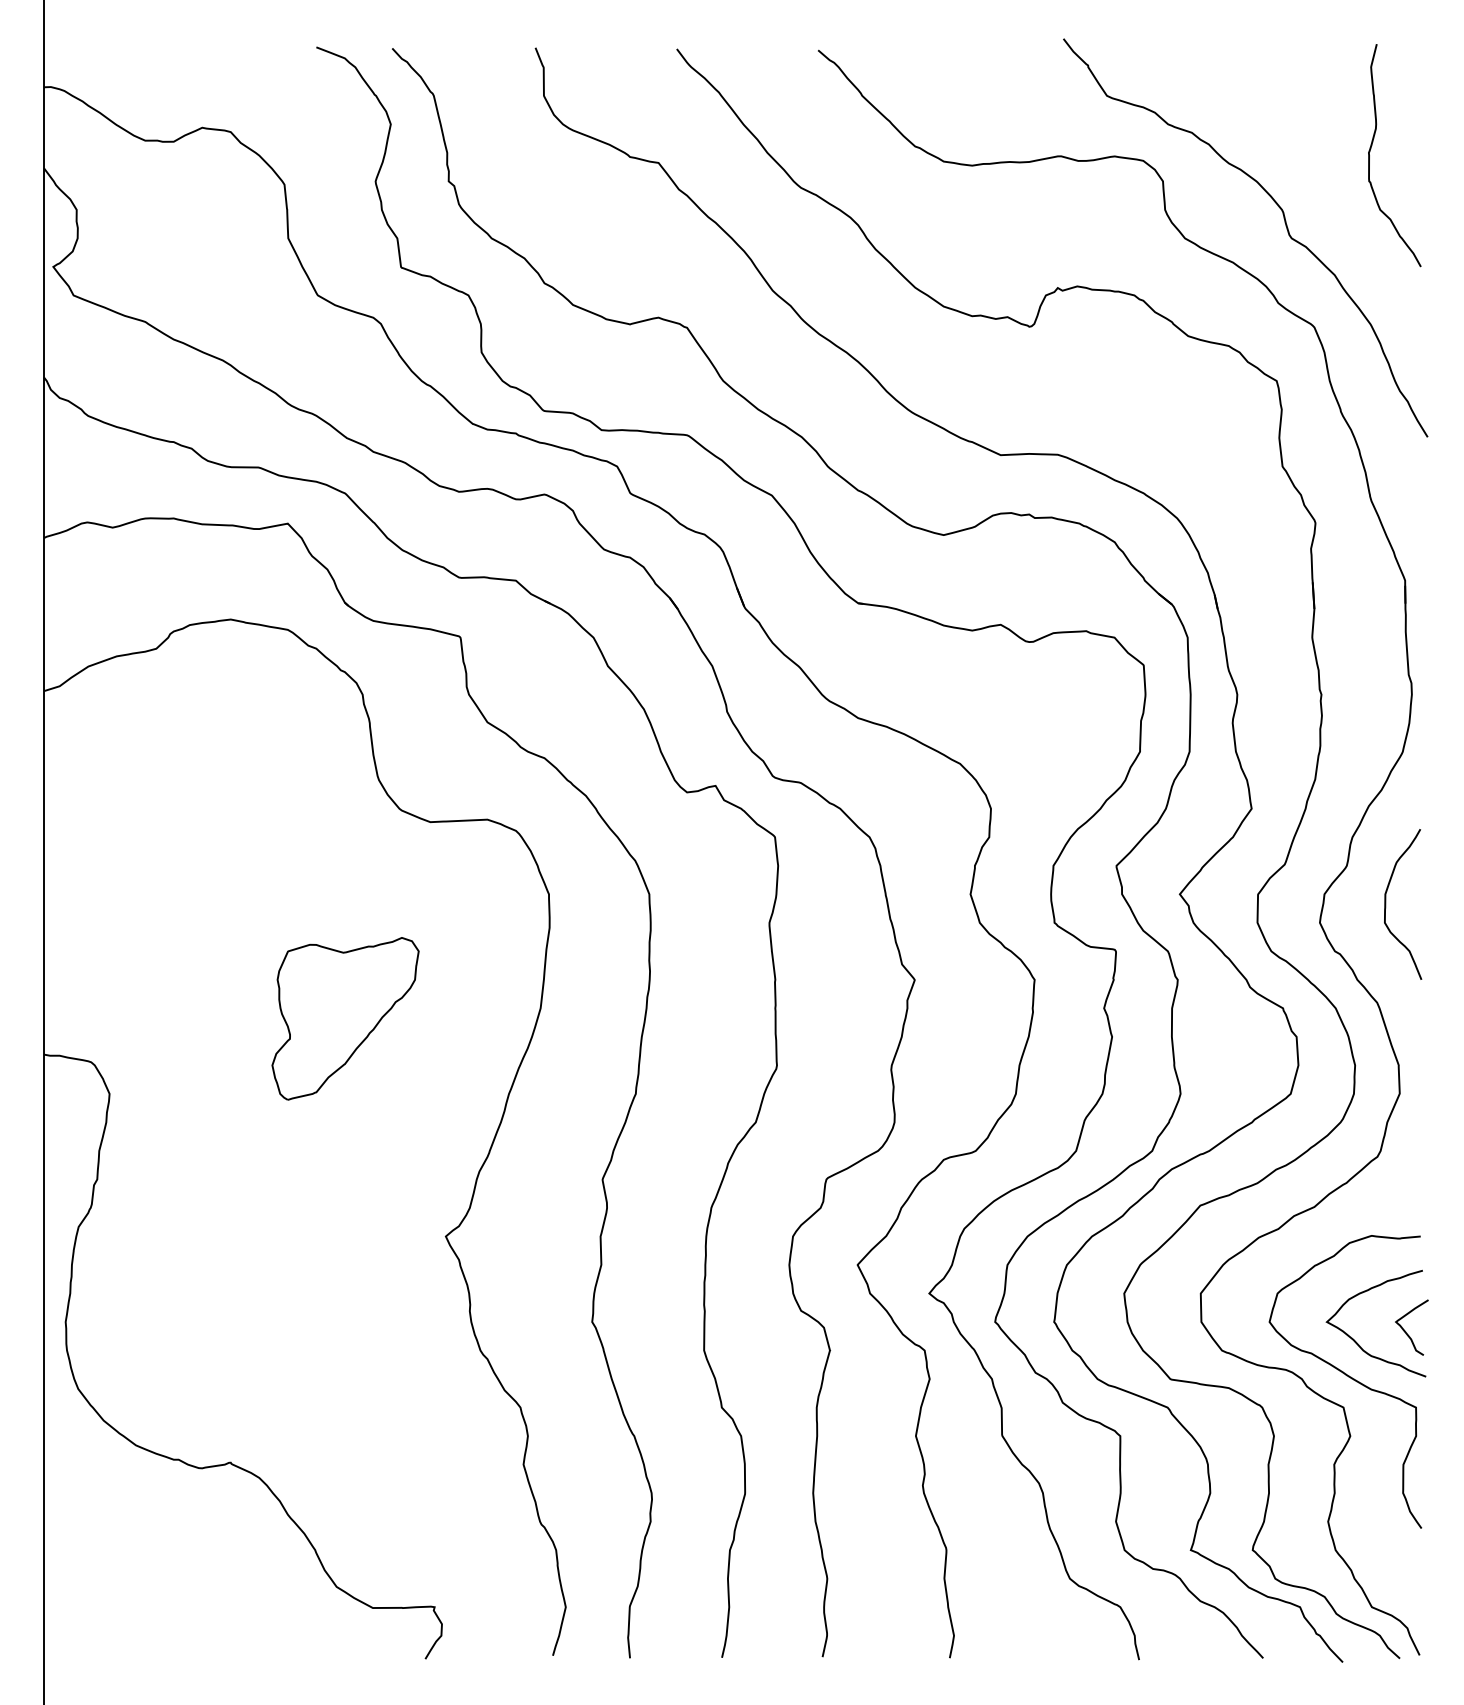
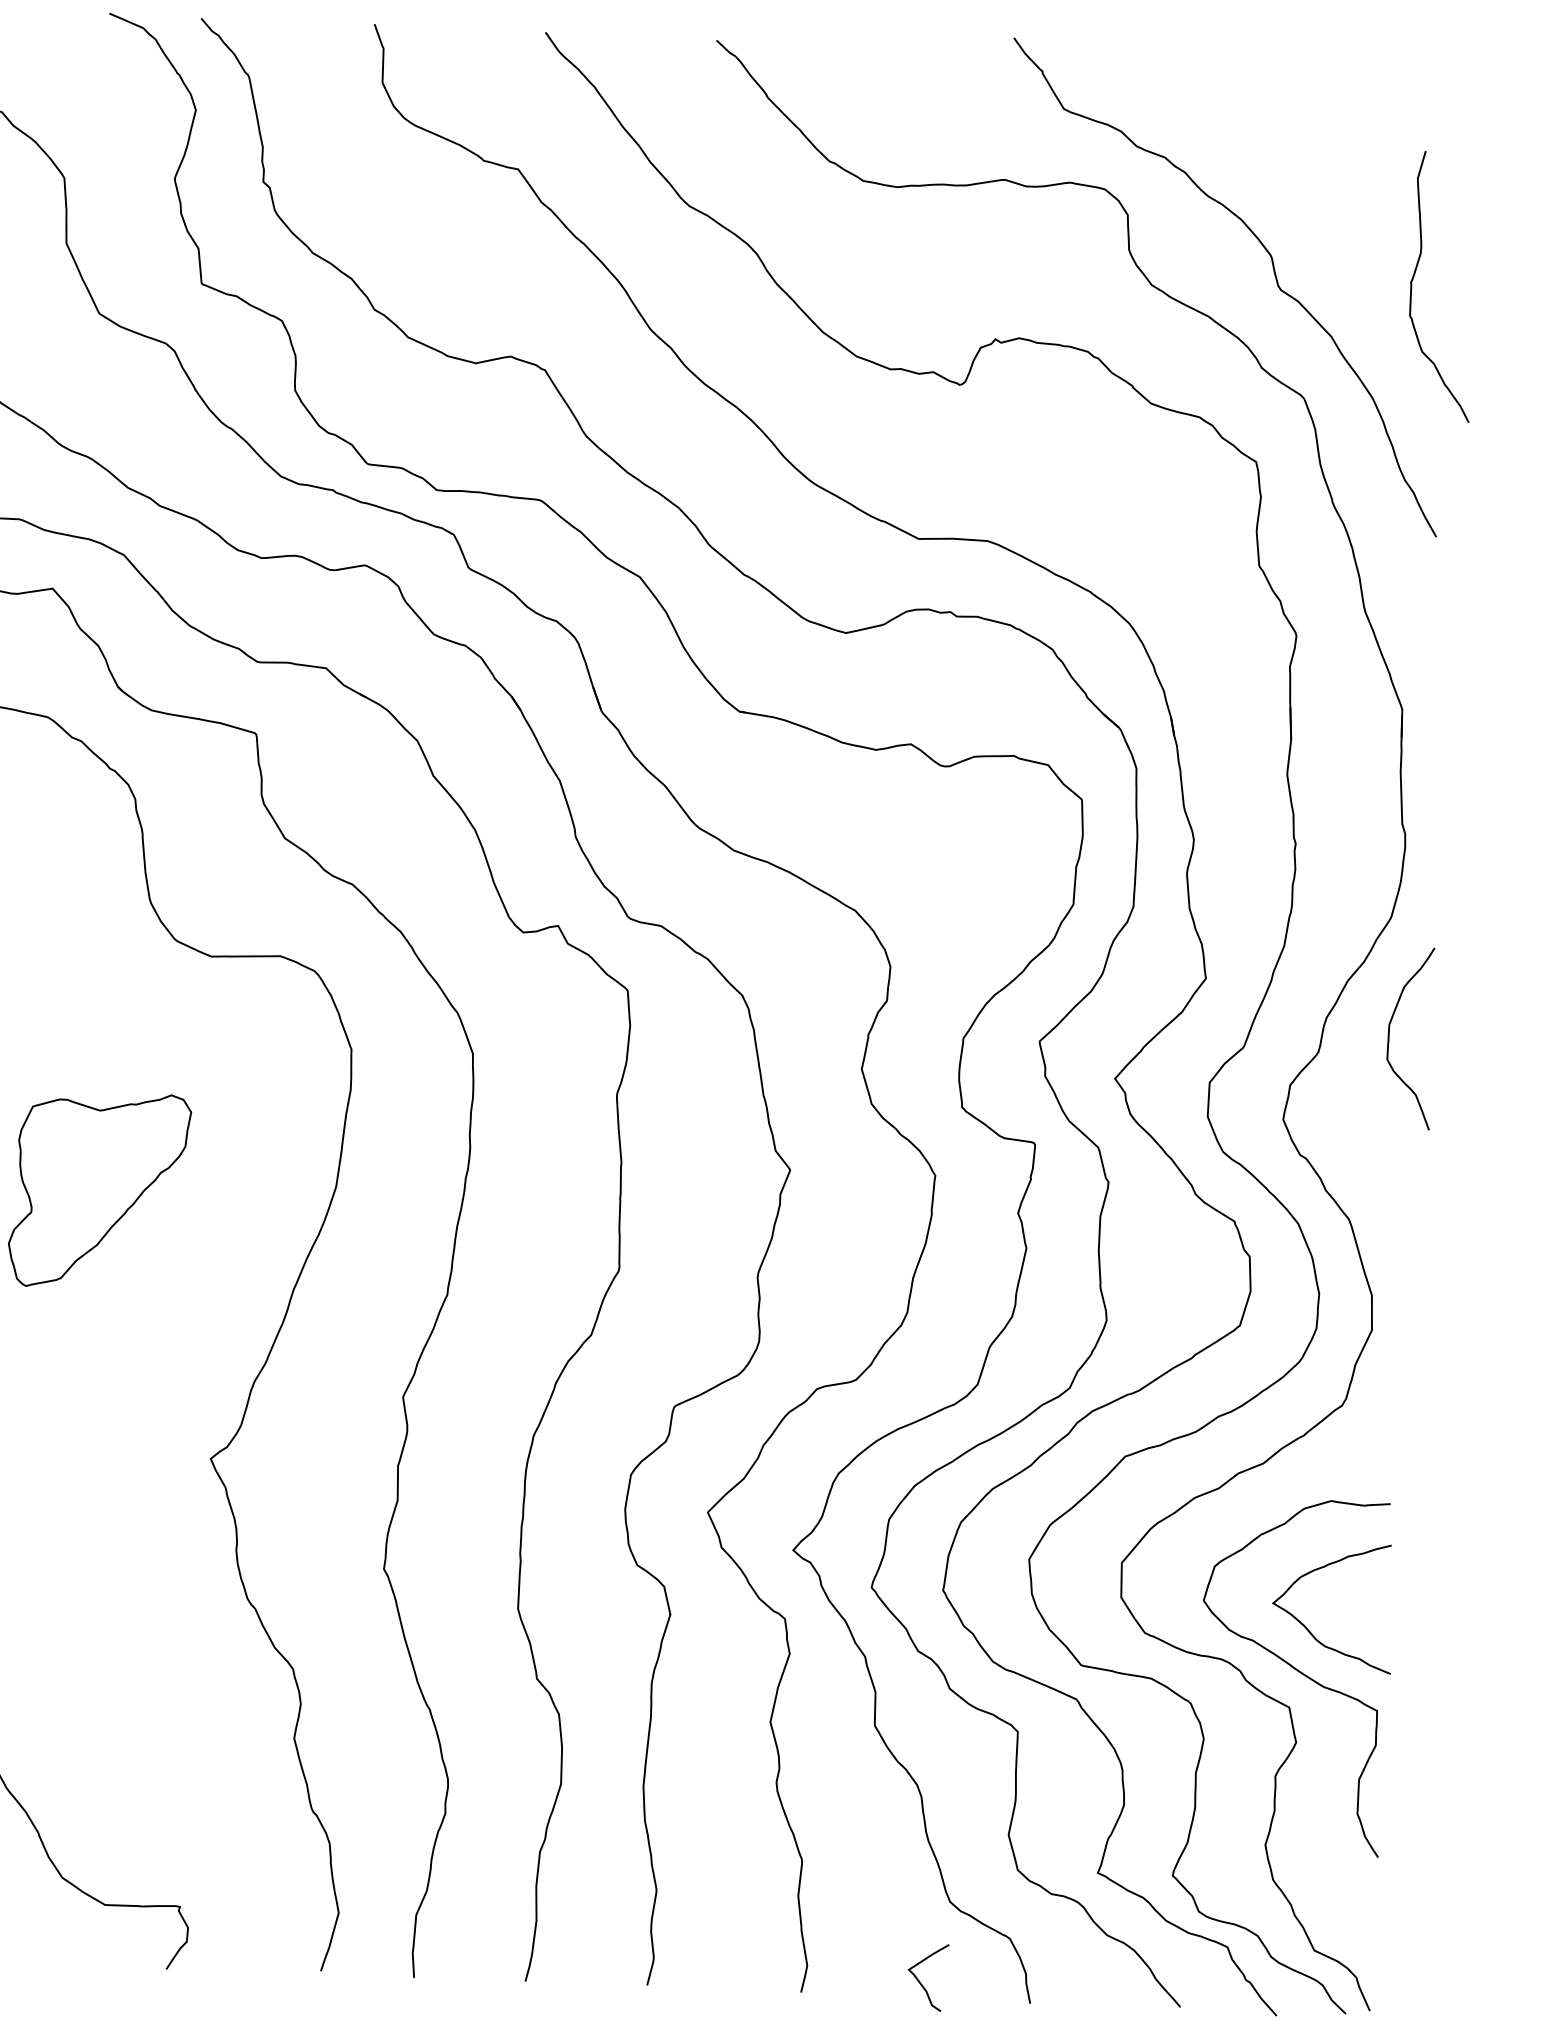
curve: (1371, 149) -> (1414, 278), moved
curve: (1386, 904) -> (1390, 1037), moved
curve: (1406, 1331) -> (921, 1981), moved

